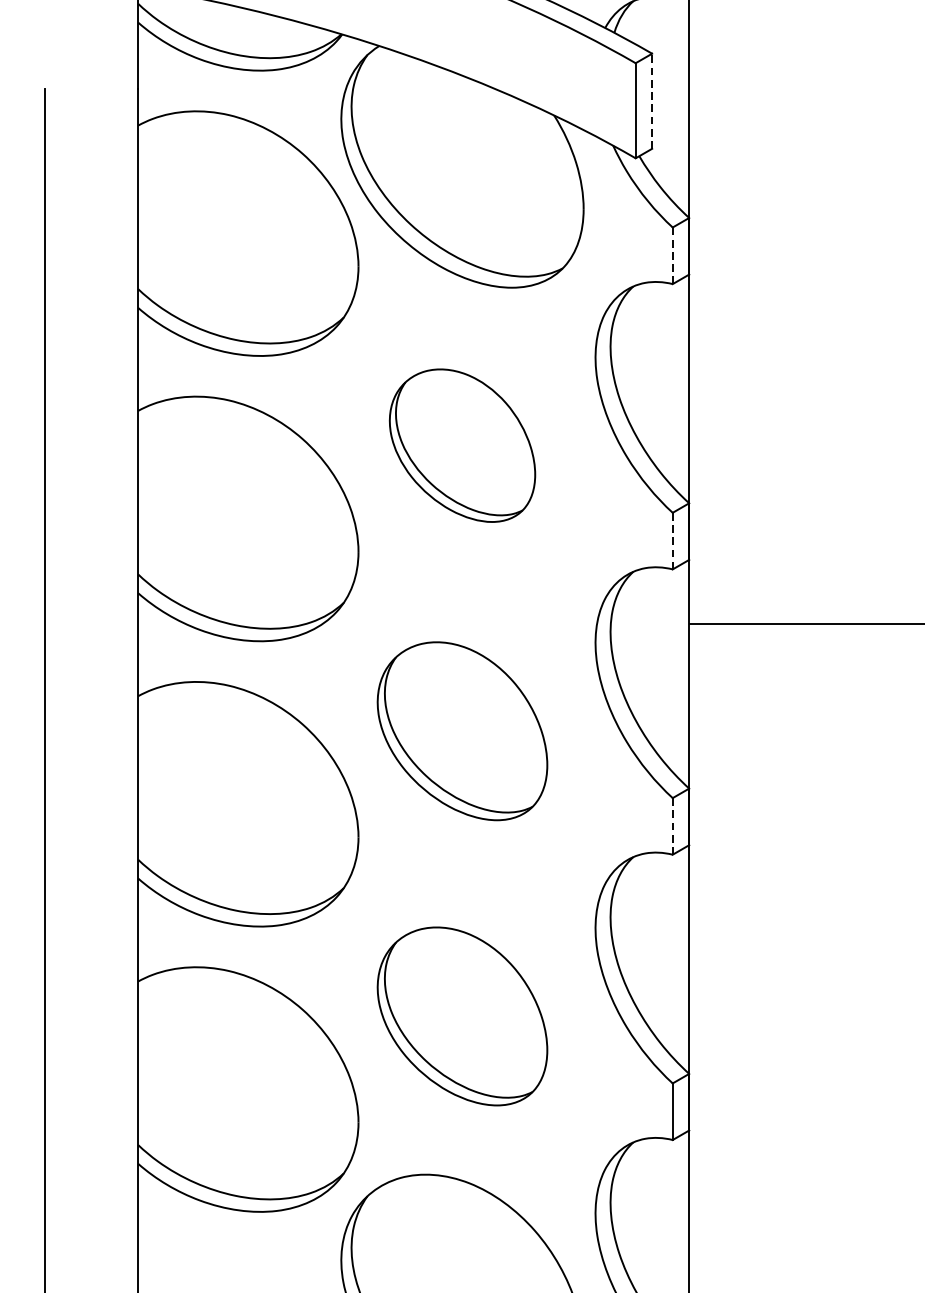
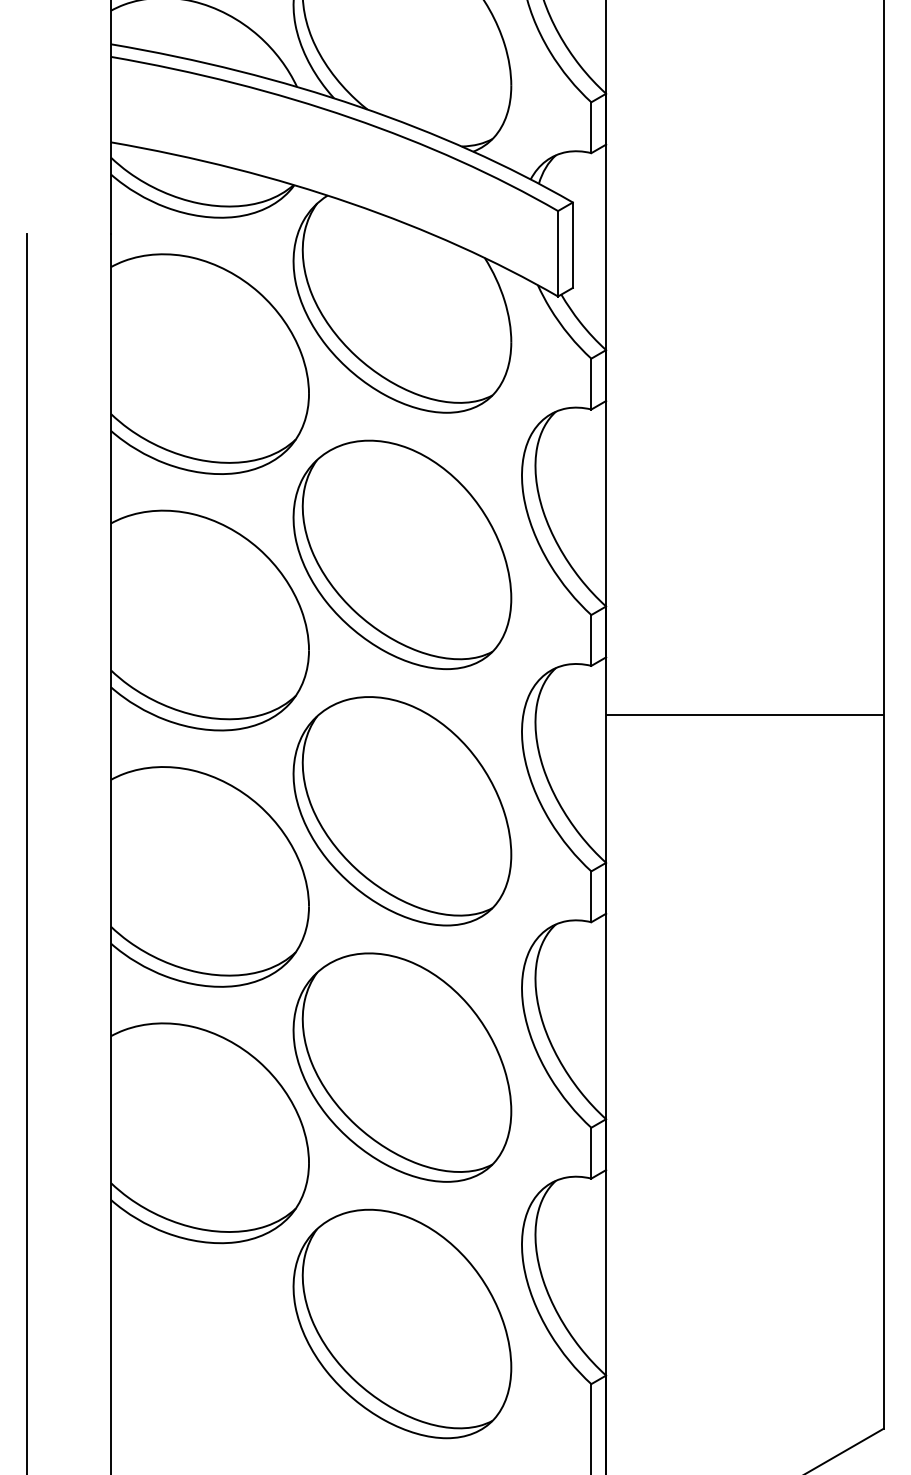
line: (651, 101) -> (572, 245), dashed -> solid
line: (672, 256) -> (591, 384), dashed -> solid
part: (462, 445) -> (402, 554), size x1.67
line: (672, 541) -> (591, 640), dashed -> solid
part: (462, 731) -> (402, 811), size x1.43
line: (672, 827) -> (591, 897), dashed -> solid
part: (462, 1016) -> (402, 1067), size x1.43

